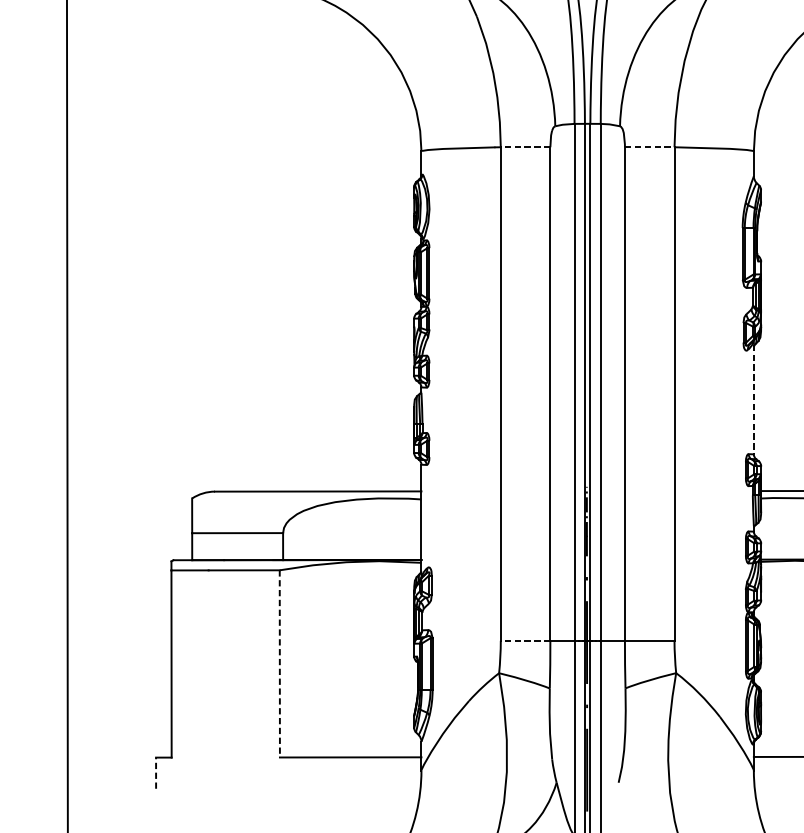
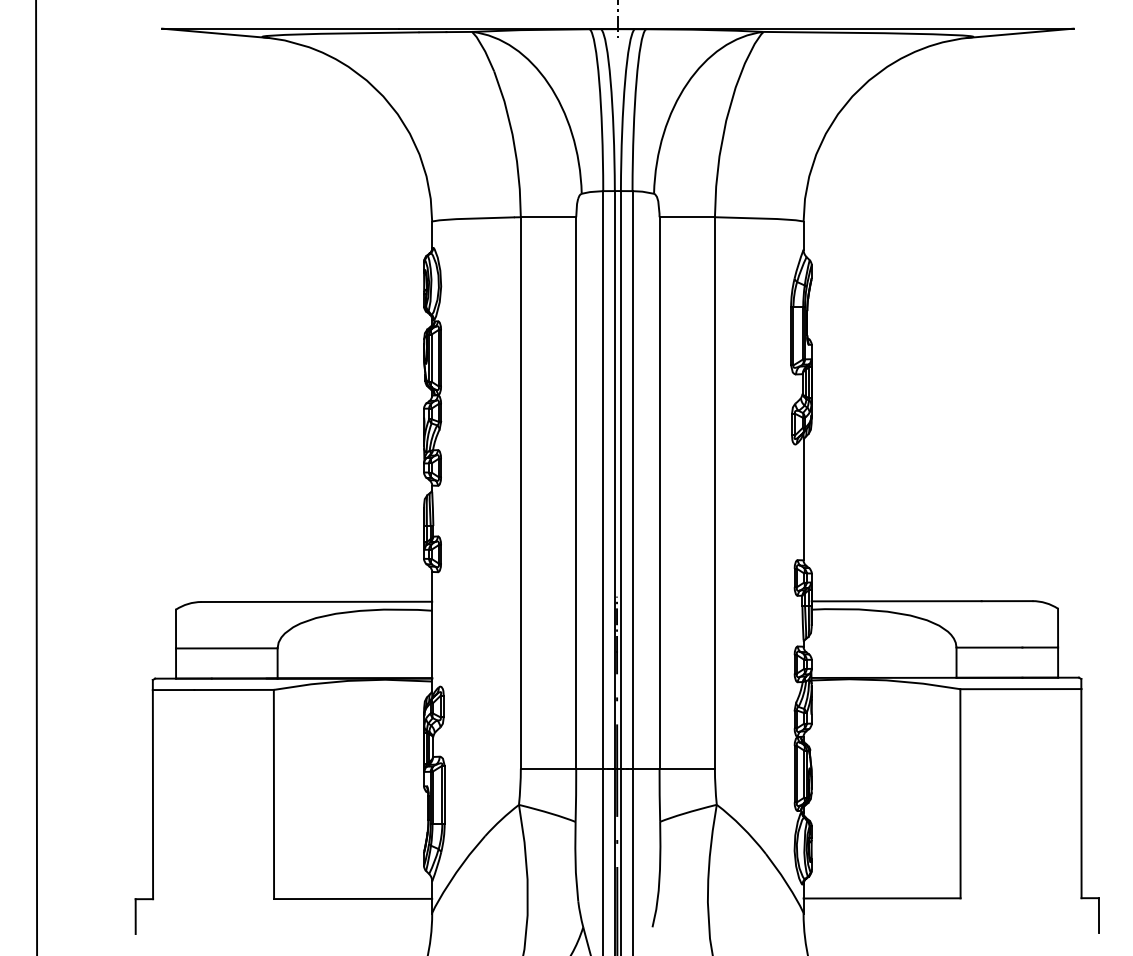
line: (525, 147) -> (548, 217), dashed -> solid
line: (649, 147) -> (687, 217), dashed -> solid
line: (753, 399) -> (803, 499), dashed -> solid
line: (525, 640) -> (548, 768), dashed -> solid
line: (279, 663) -> (273, 794), dashed -> solid
line: (155, 773) -> (135, 916), dashed -> solid

